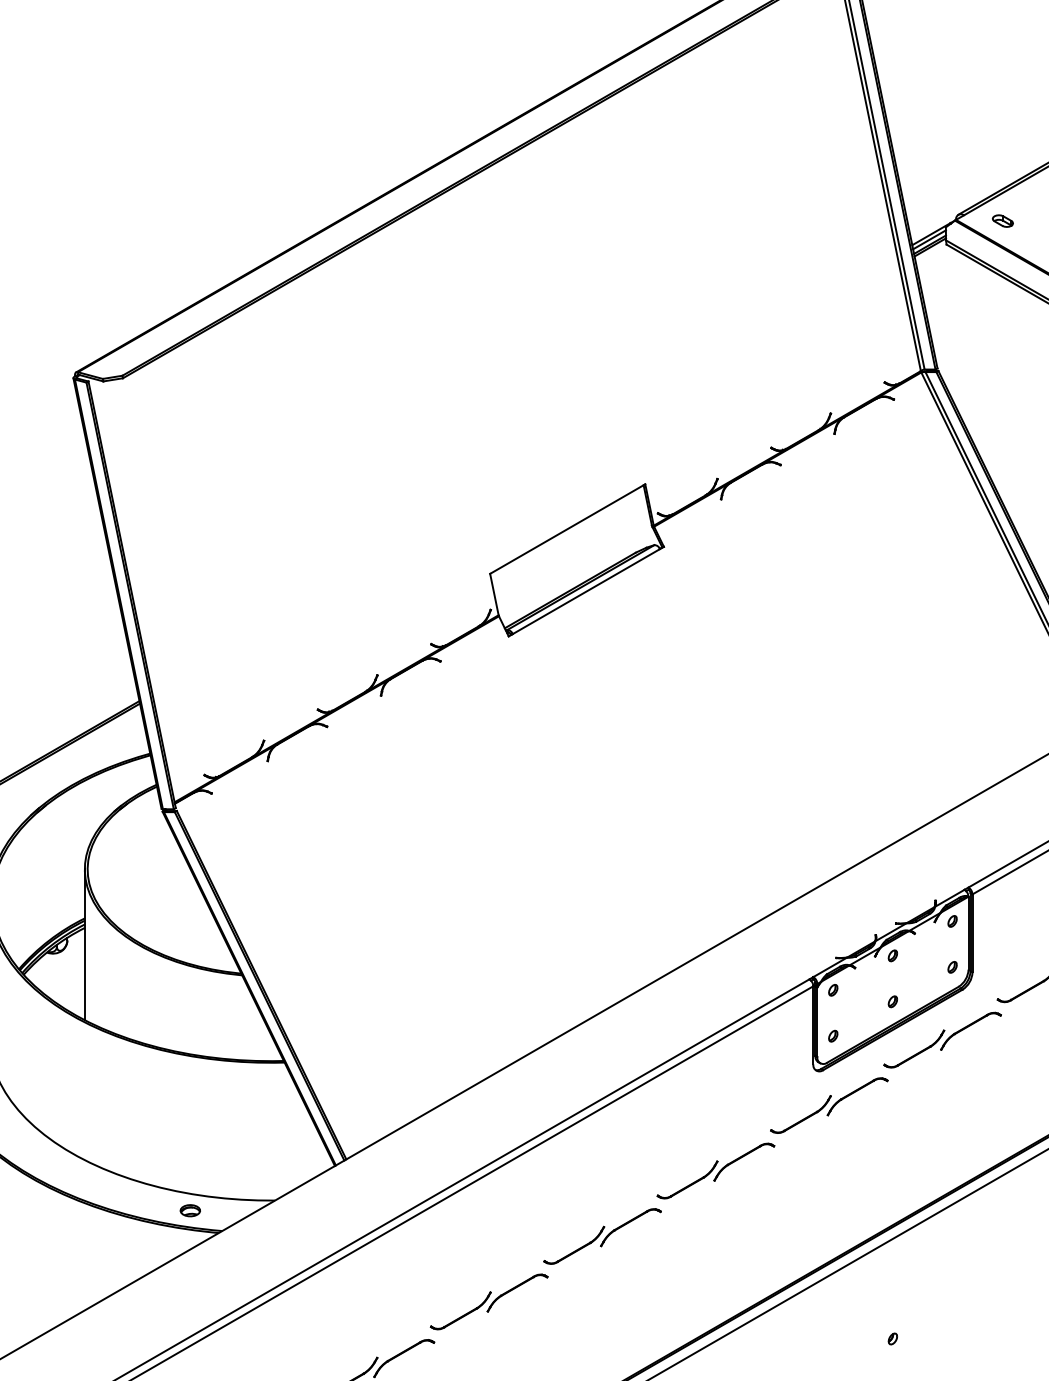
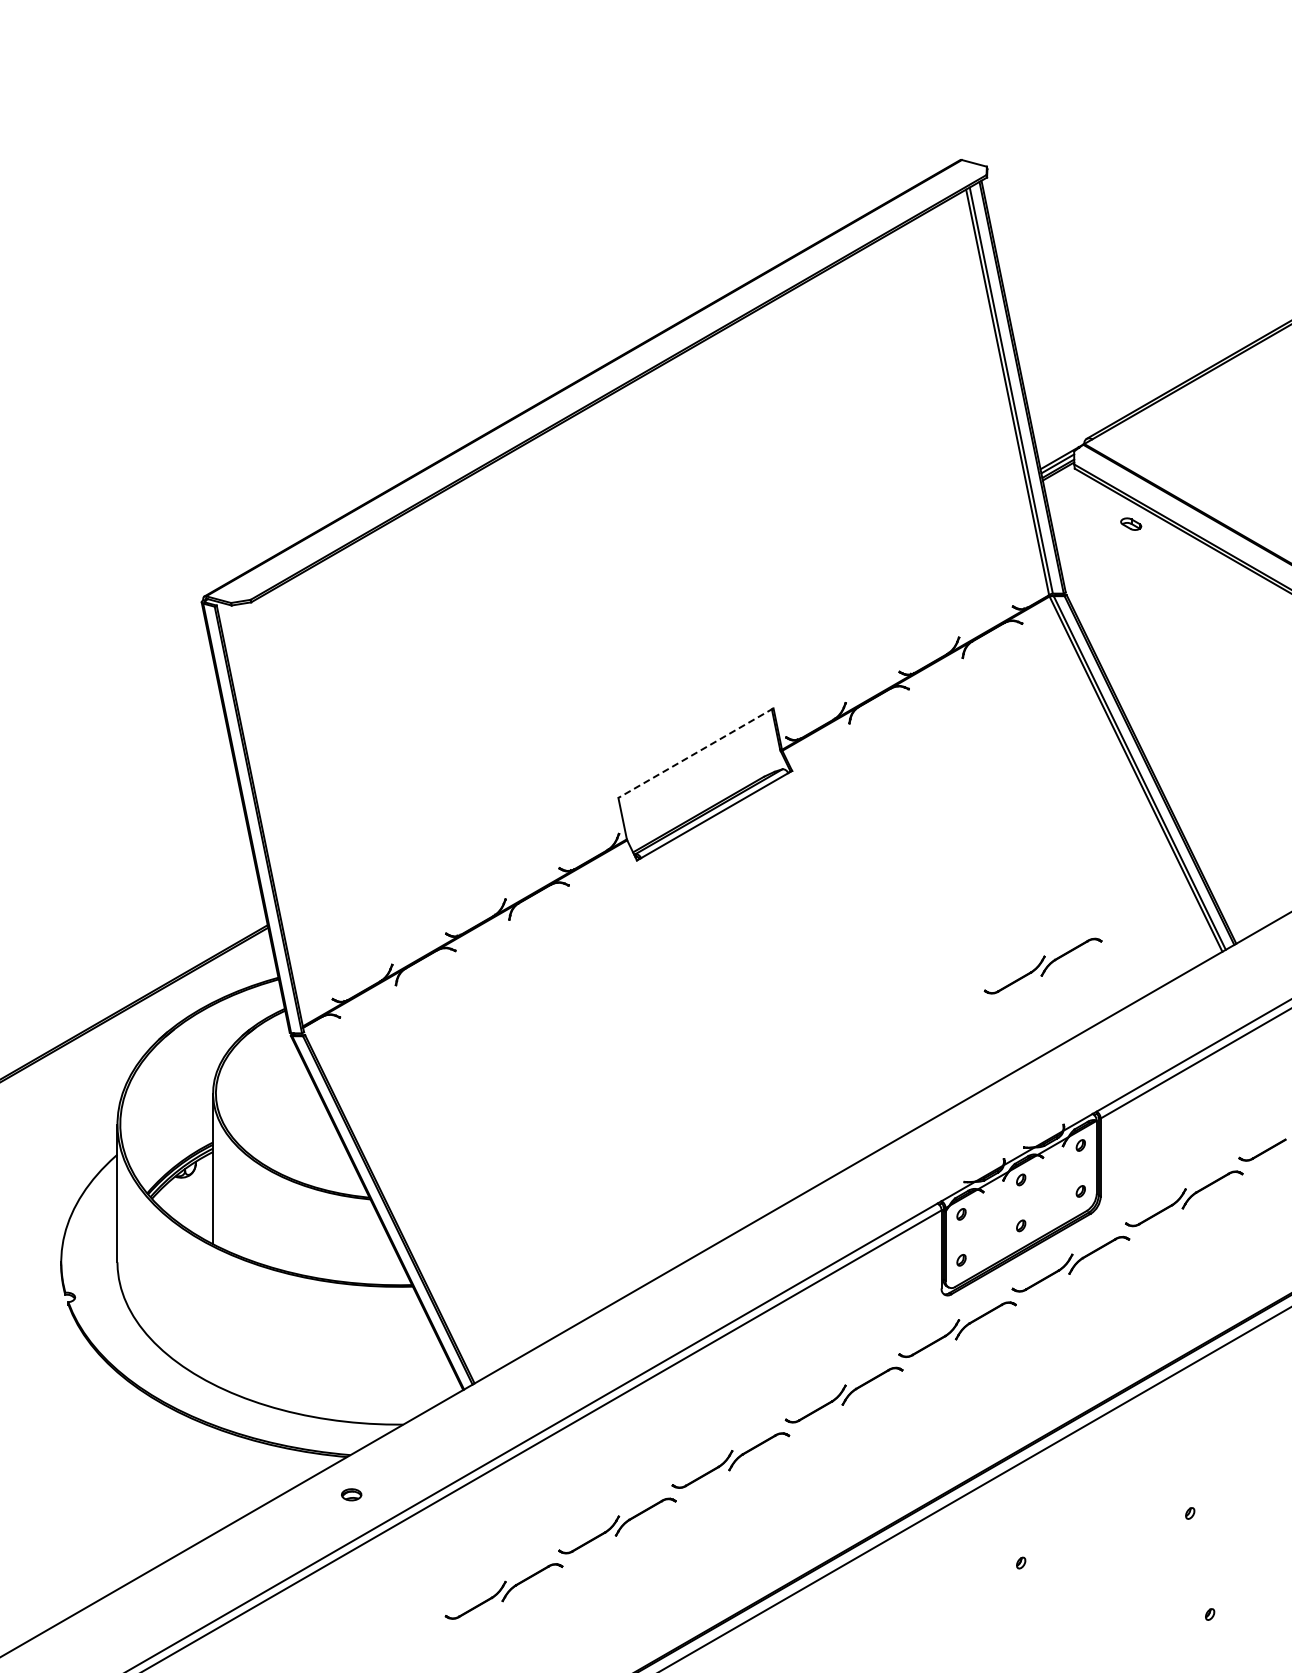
part: (1003, 220) -> (1131, 523), moved
line: (567, 529) -> (695, 753), solid -> dashed
part: (914, 741) -> (1042, 965), added
part: (190, 1210) -> (351, 1494), moved

